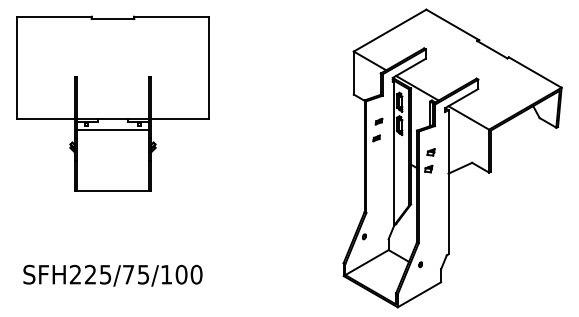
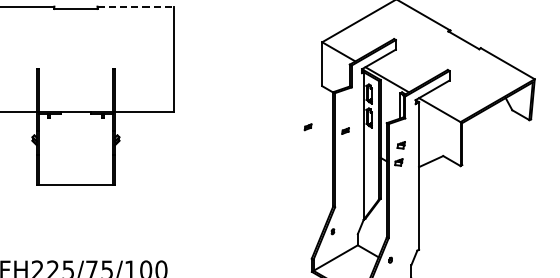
line: (171, 16) -> (135, 6), solid -> dashed
part: (378, 121) -> (307, 127), moved
line: (112, 129) -> (75, 121), removed

